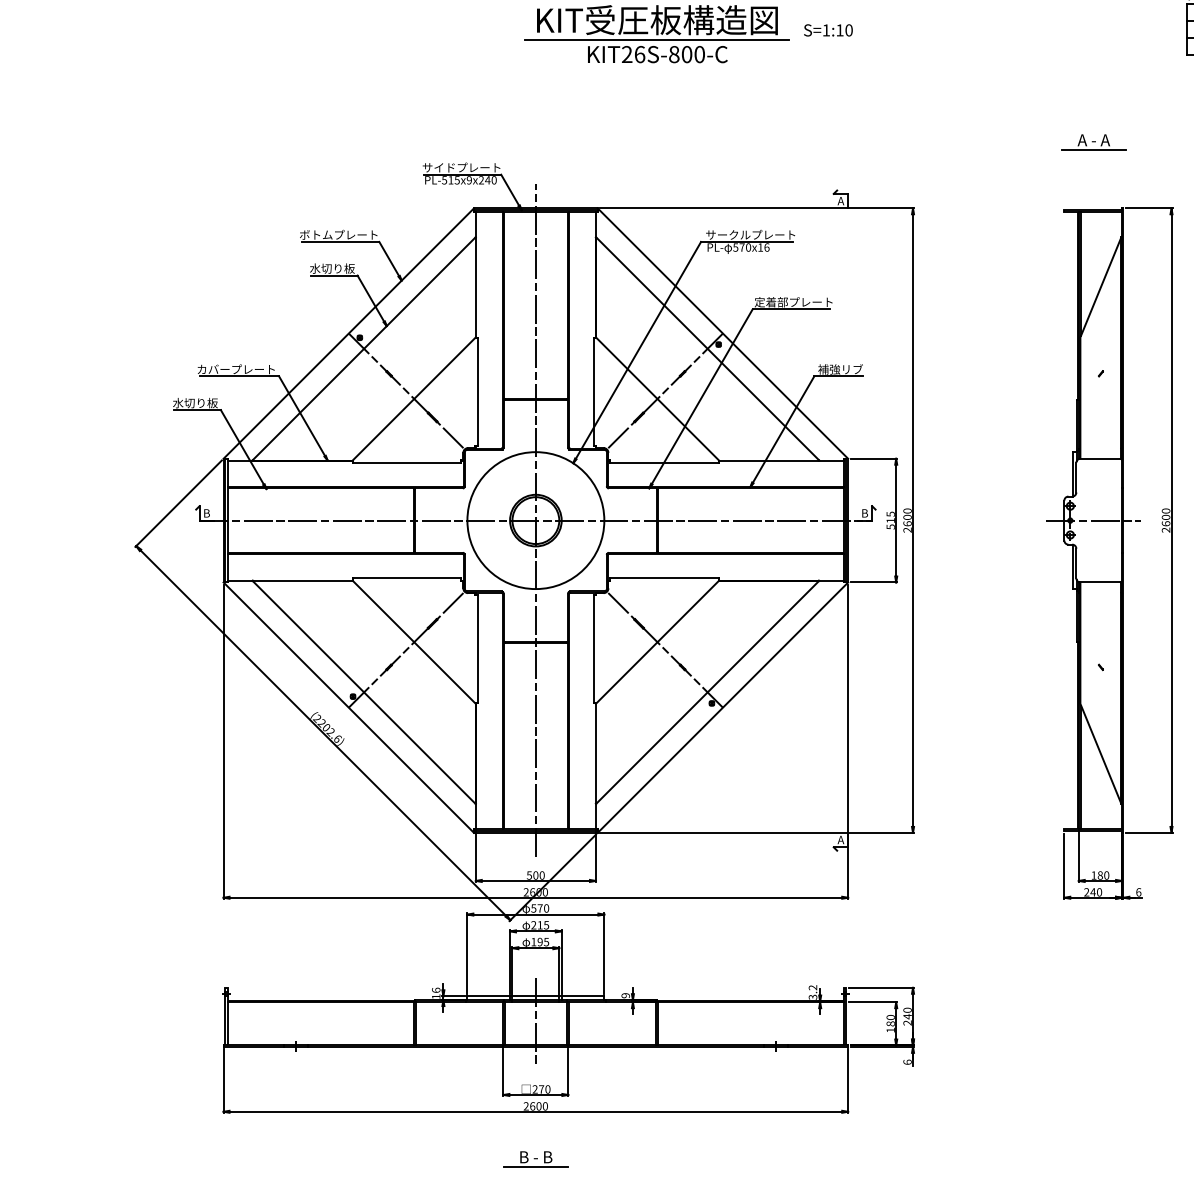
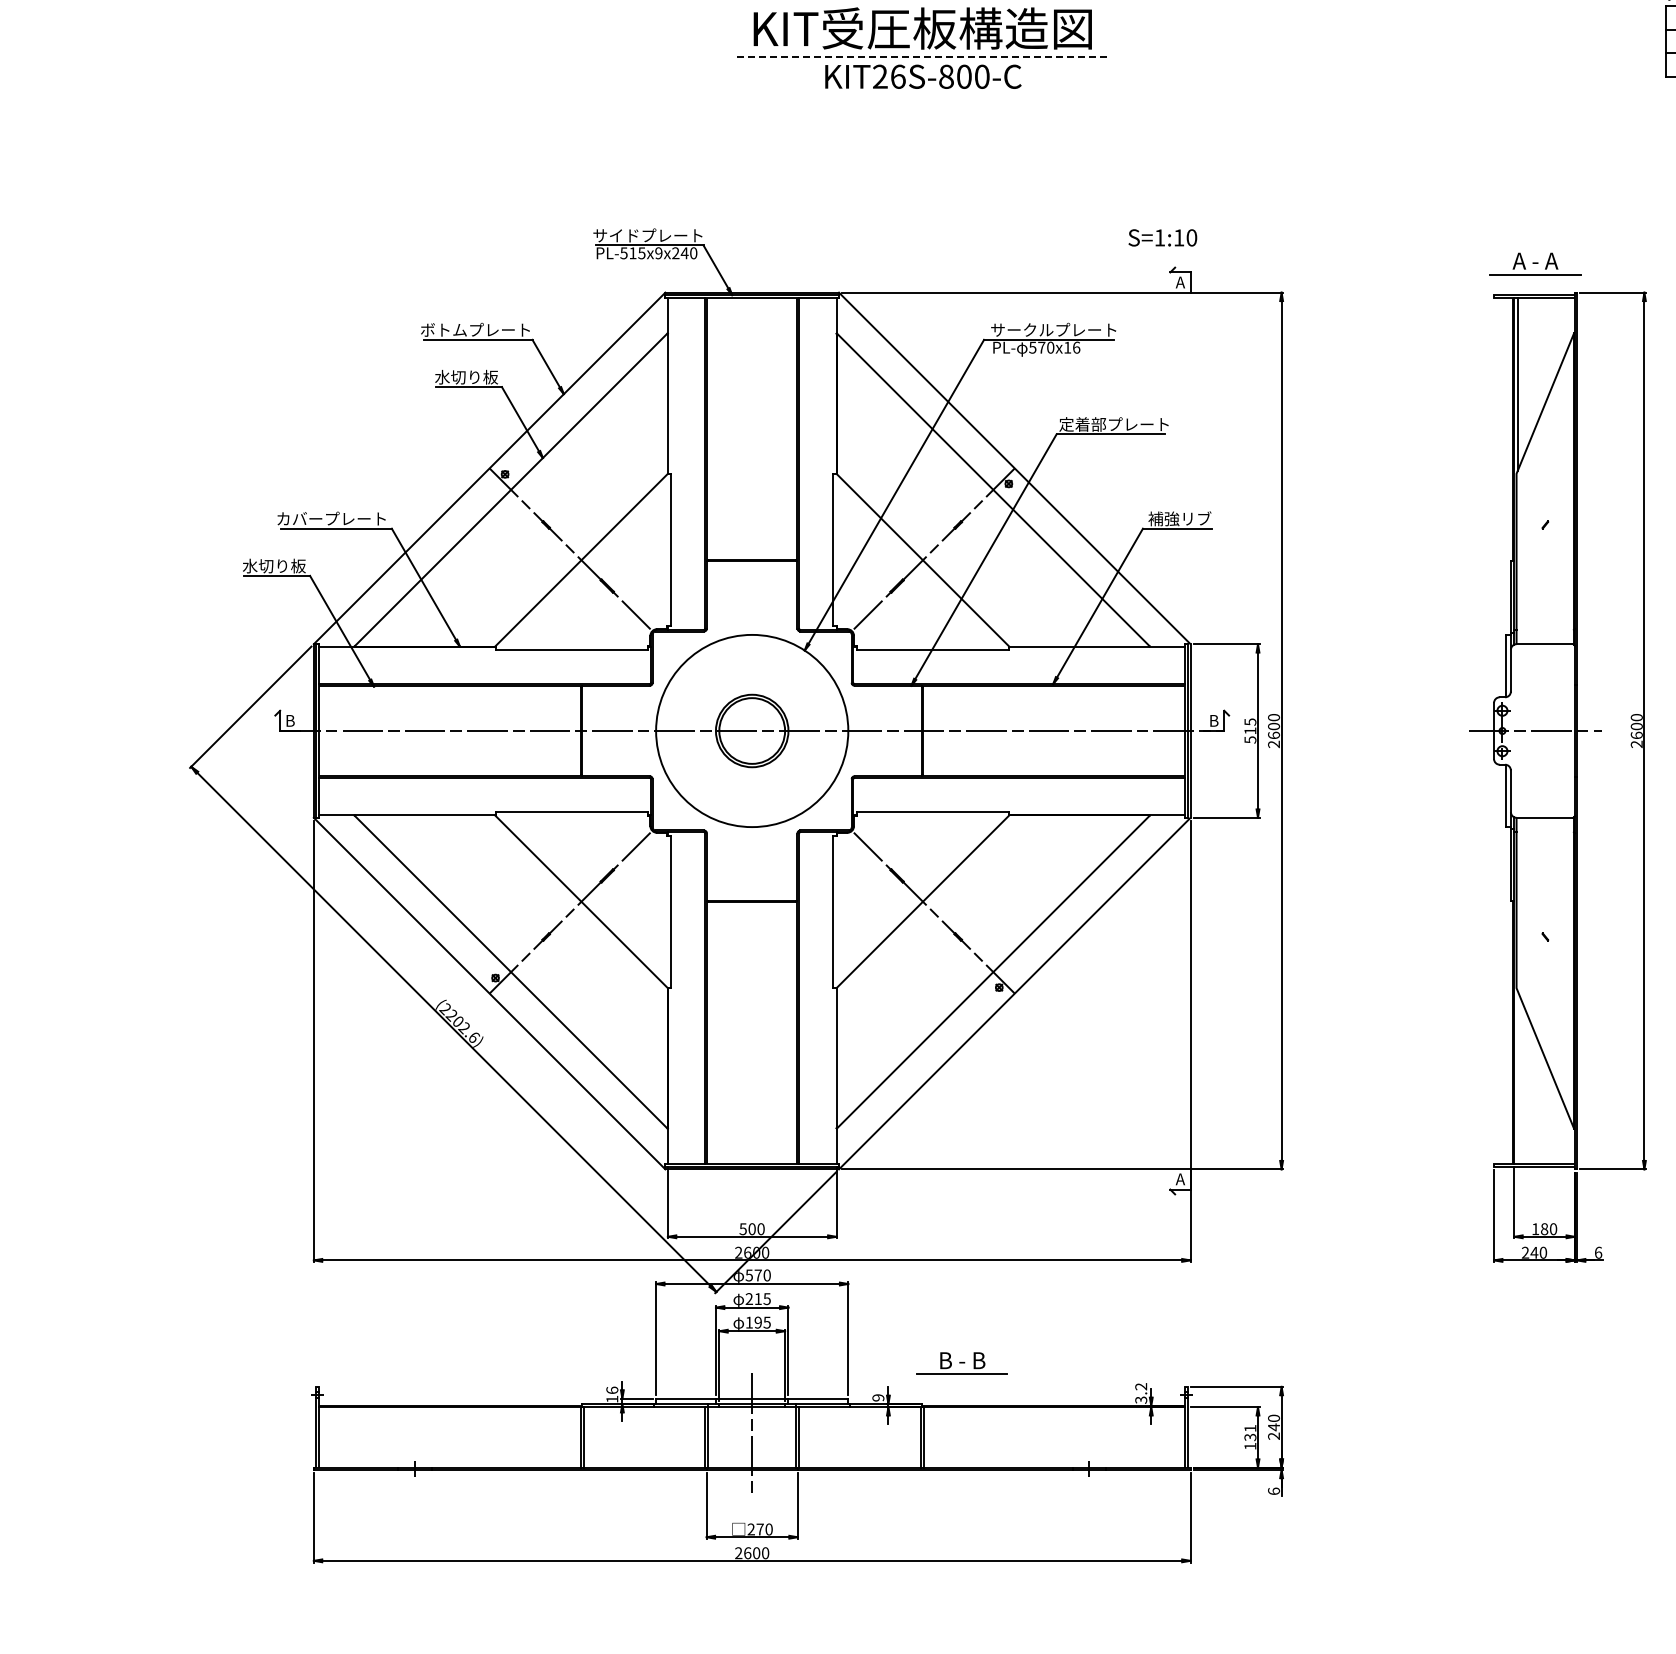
text: (828, 30) -> (1162, 237), moved
line: (657, 40) -> (922, 56), solid -> dashed
part: (1093, 141) -> (1535, 263), moved
line: (536, 520) -> (752, 730), removed
line: (1081, 766) -> (1517, 1076), removed
text: (890, 1020) -> (1250, 1432), 180 -> 131
part: (535, 1159) -> (961, 1363), moved

